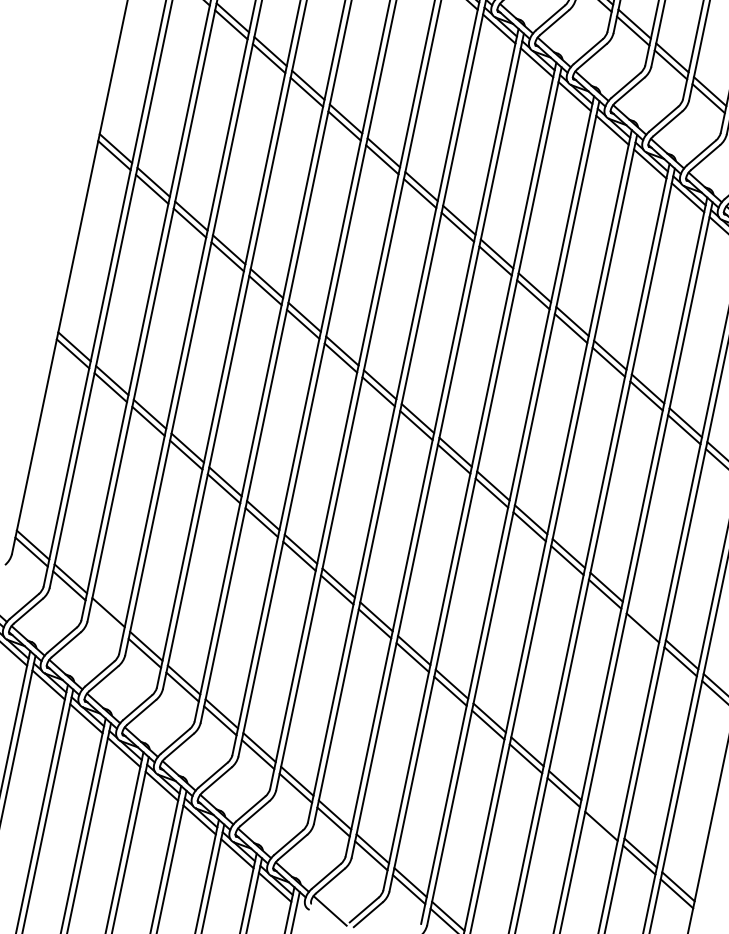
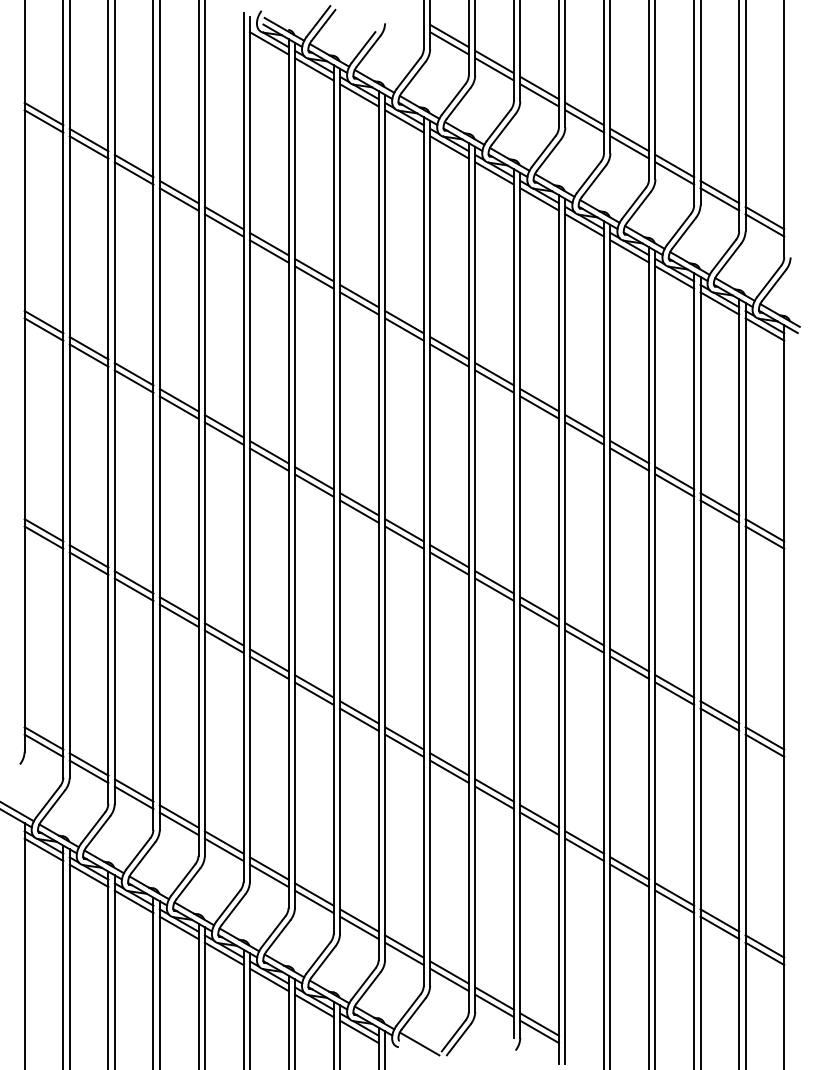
line: (106, 619) -> (133, 797), added
line: (644, 621) -> (674, 686), added
line: (602, 819) -> (674, 894), added

